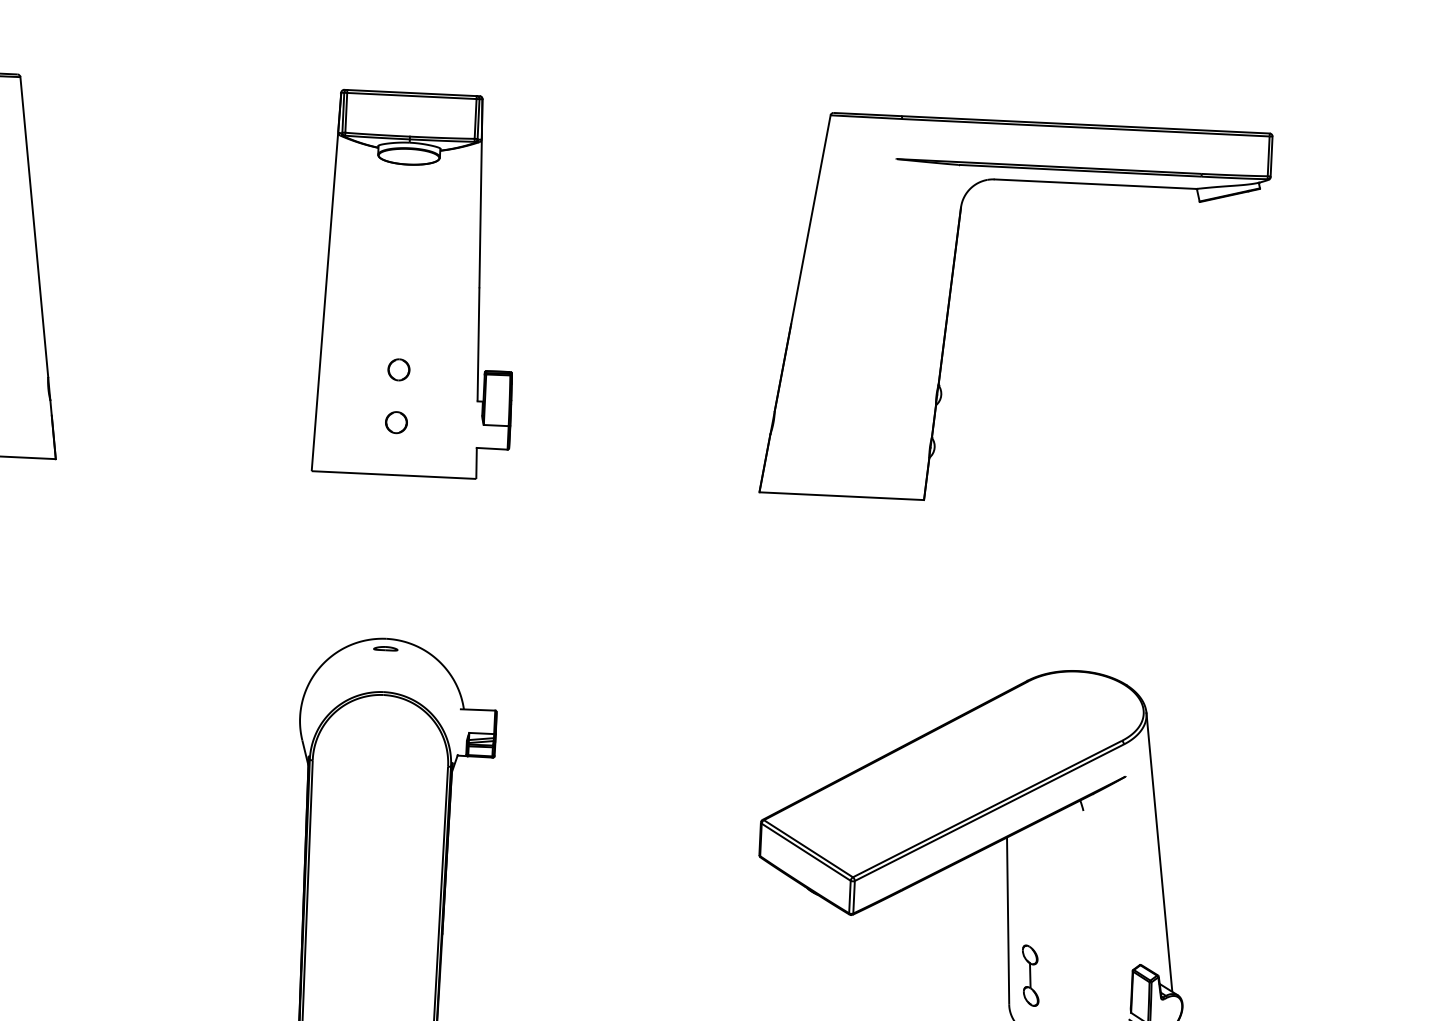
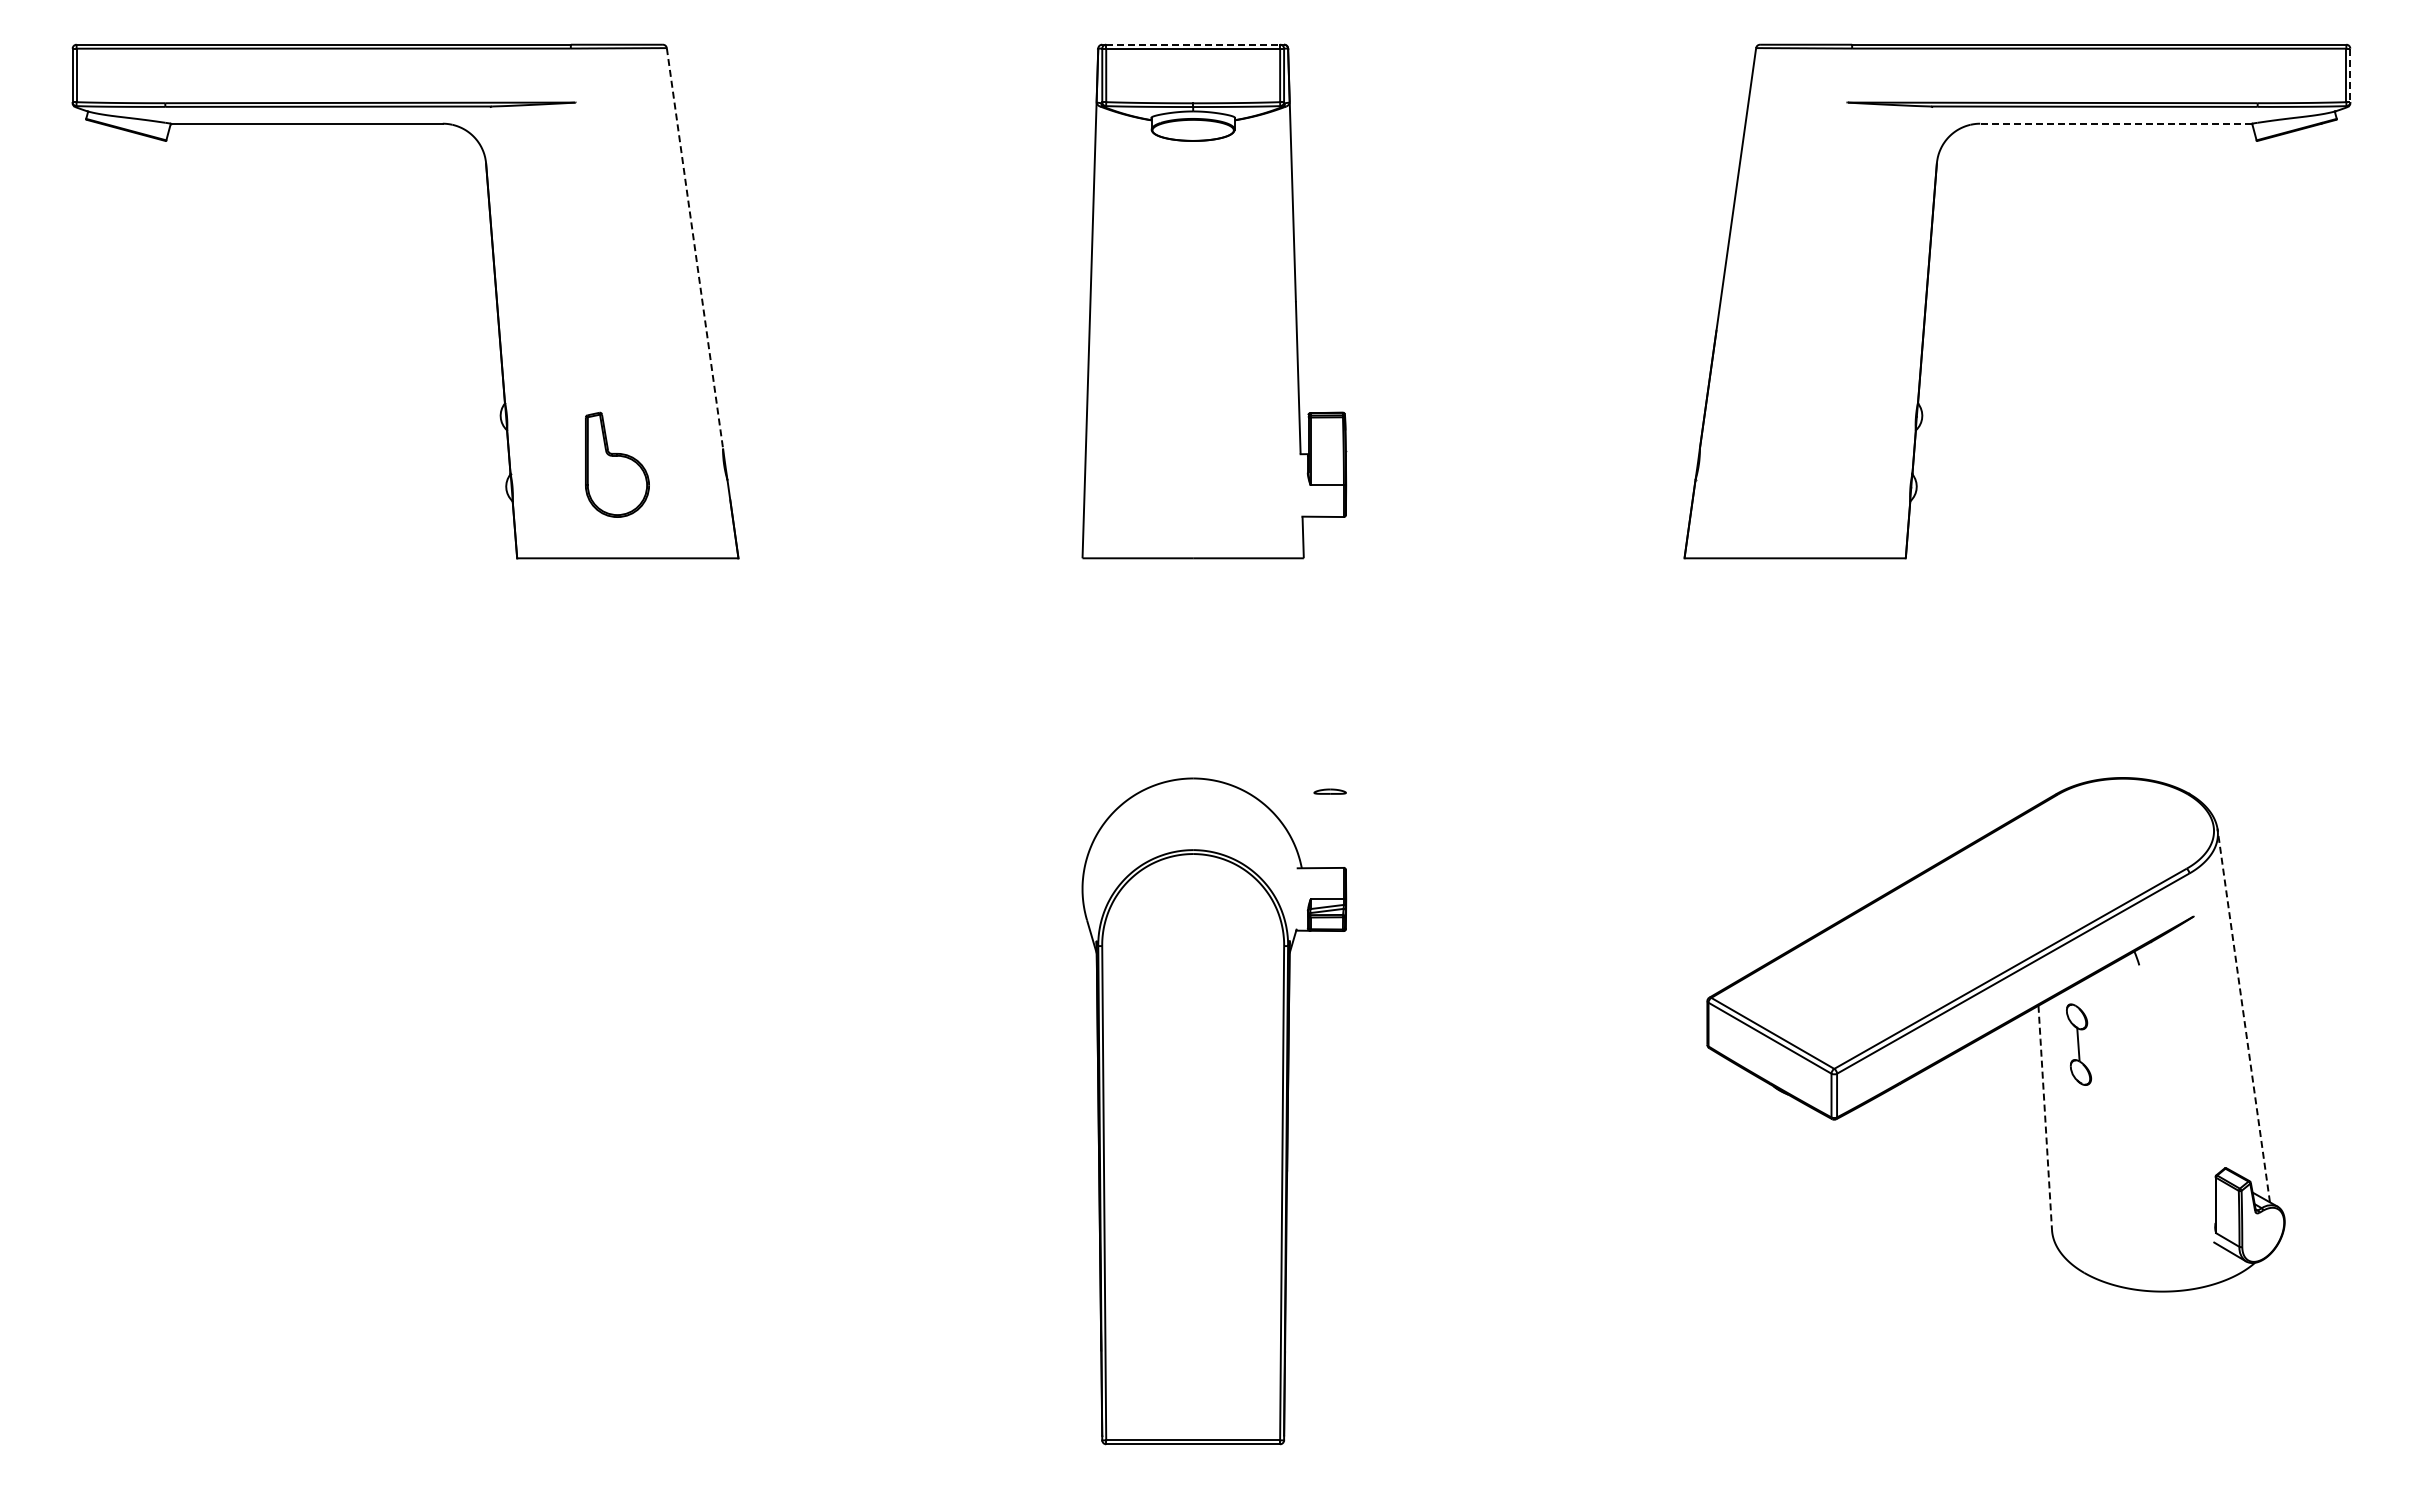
line: (412, 92) -> (1193, 44), solid -> dashed
line: (1271, 156) -> (2350, 75), solid -> dashed
line: (1095, 184) -> (2115, 123), solid -> dashed
line: (34, 227) -> (695, 248), solid -> dashed
part: (399, 369) -> (1193, 416), removed
part: (396, 422) -> (1193, 487), removed
part: (385, 648) -> (1329, 791), moved
line: (1159, 851) -> (2243, 1015), solid -> dashed
line: (1008, 920) -> (2045, 1117), solid -> dashed
part: (1031, 975) -> (2079, 1044), moved

